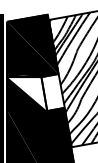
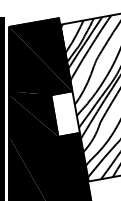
fill: (27, 94) -> (34, 116), added

